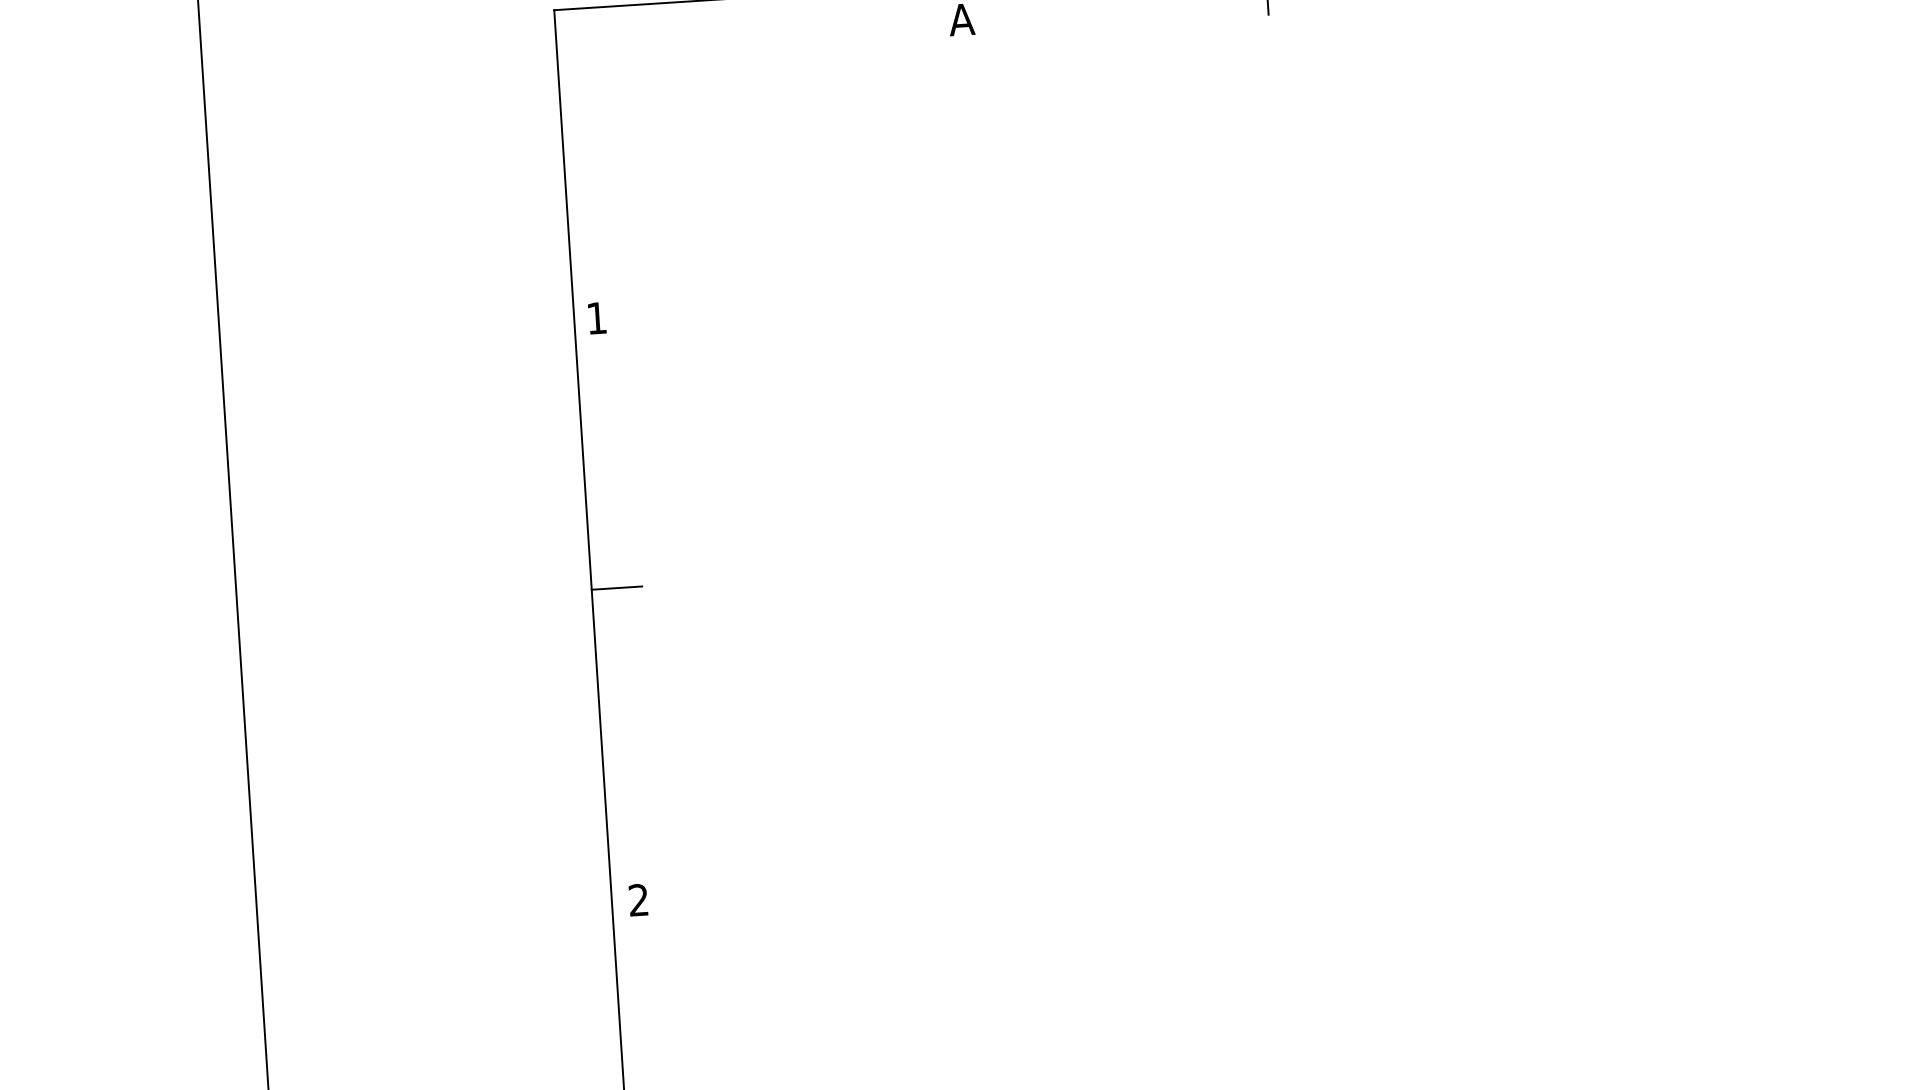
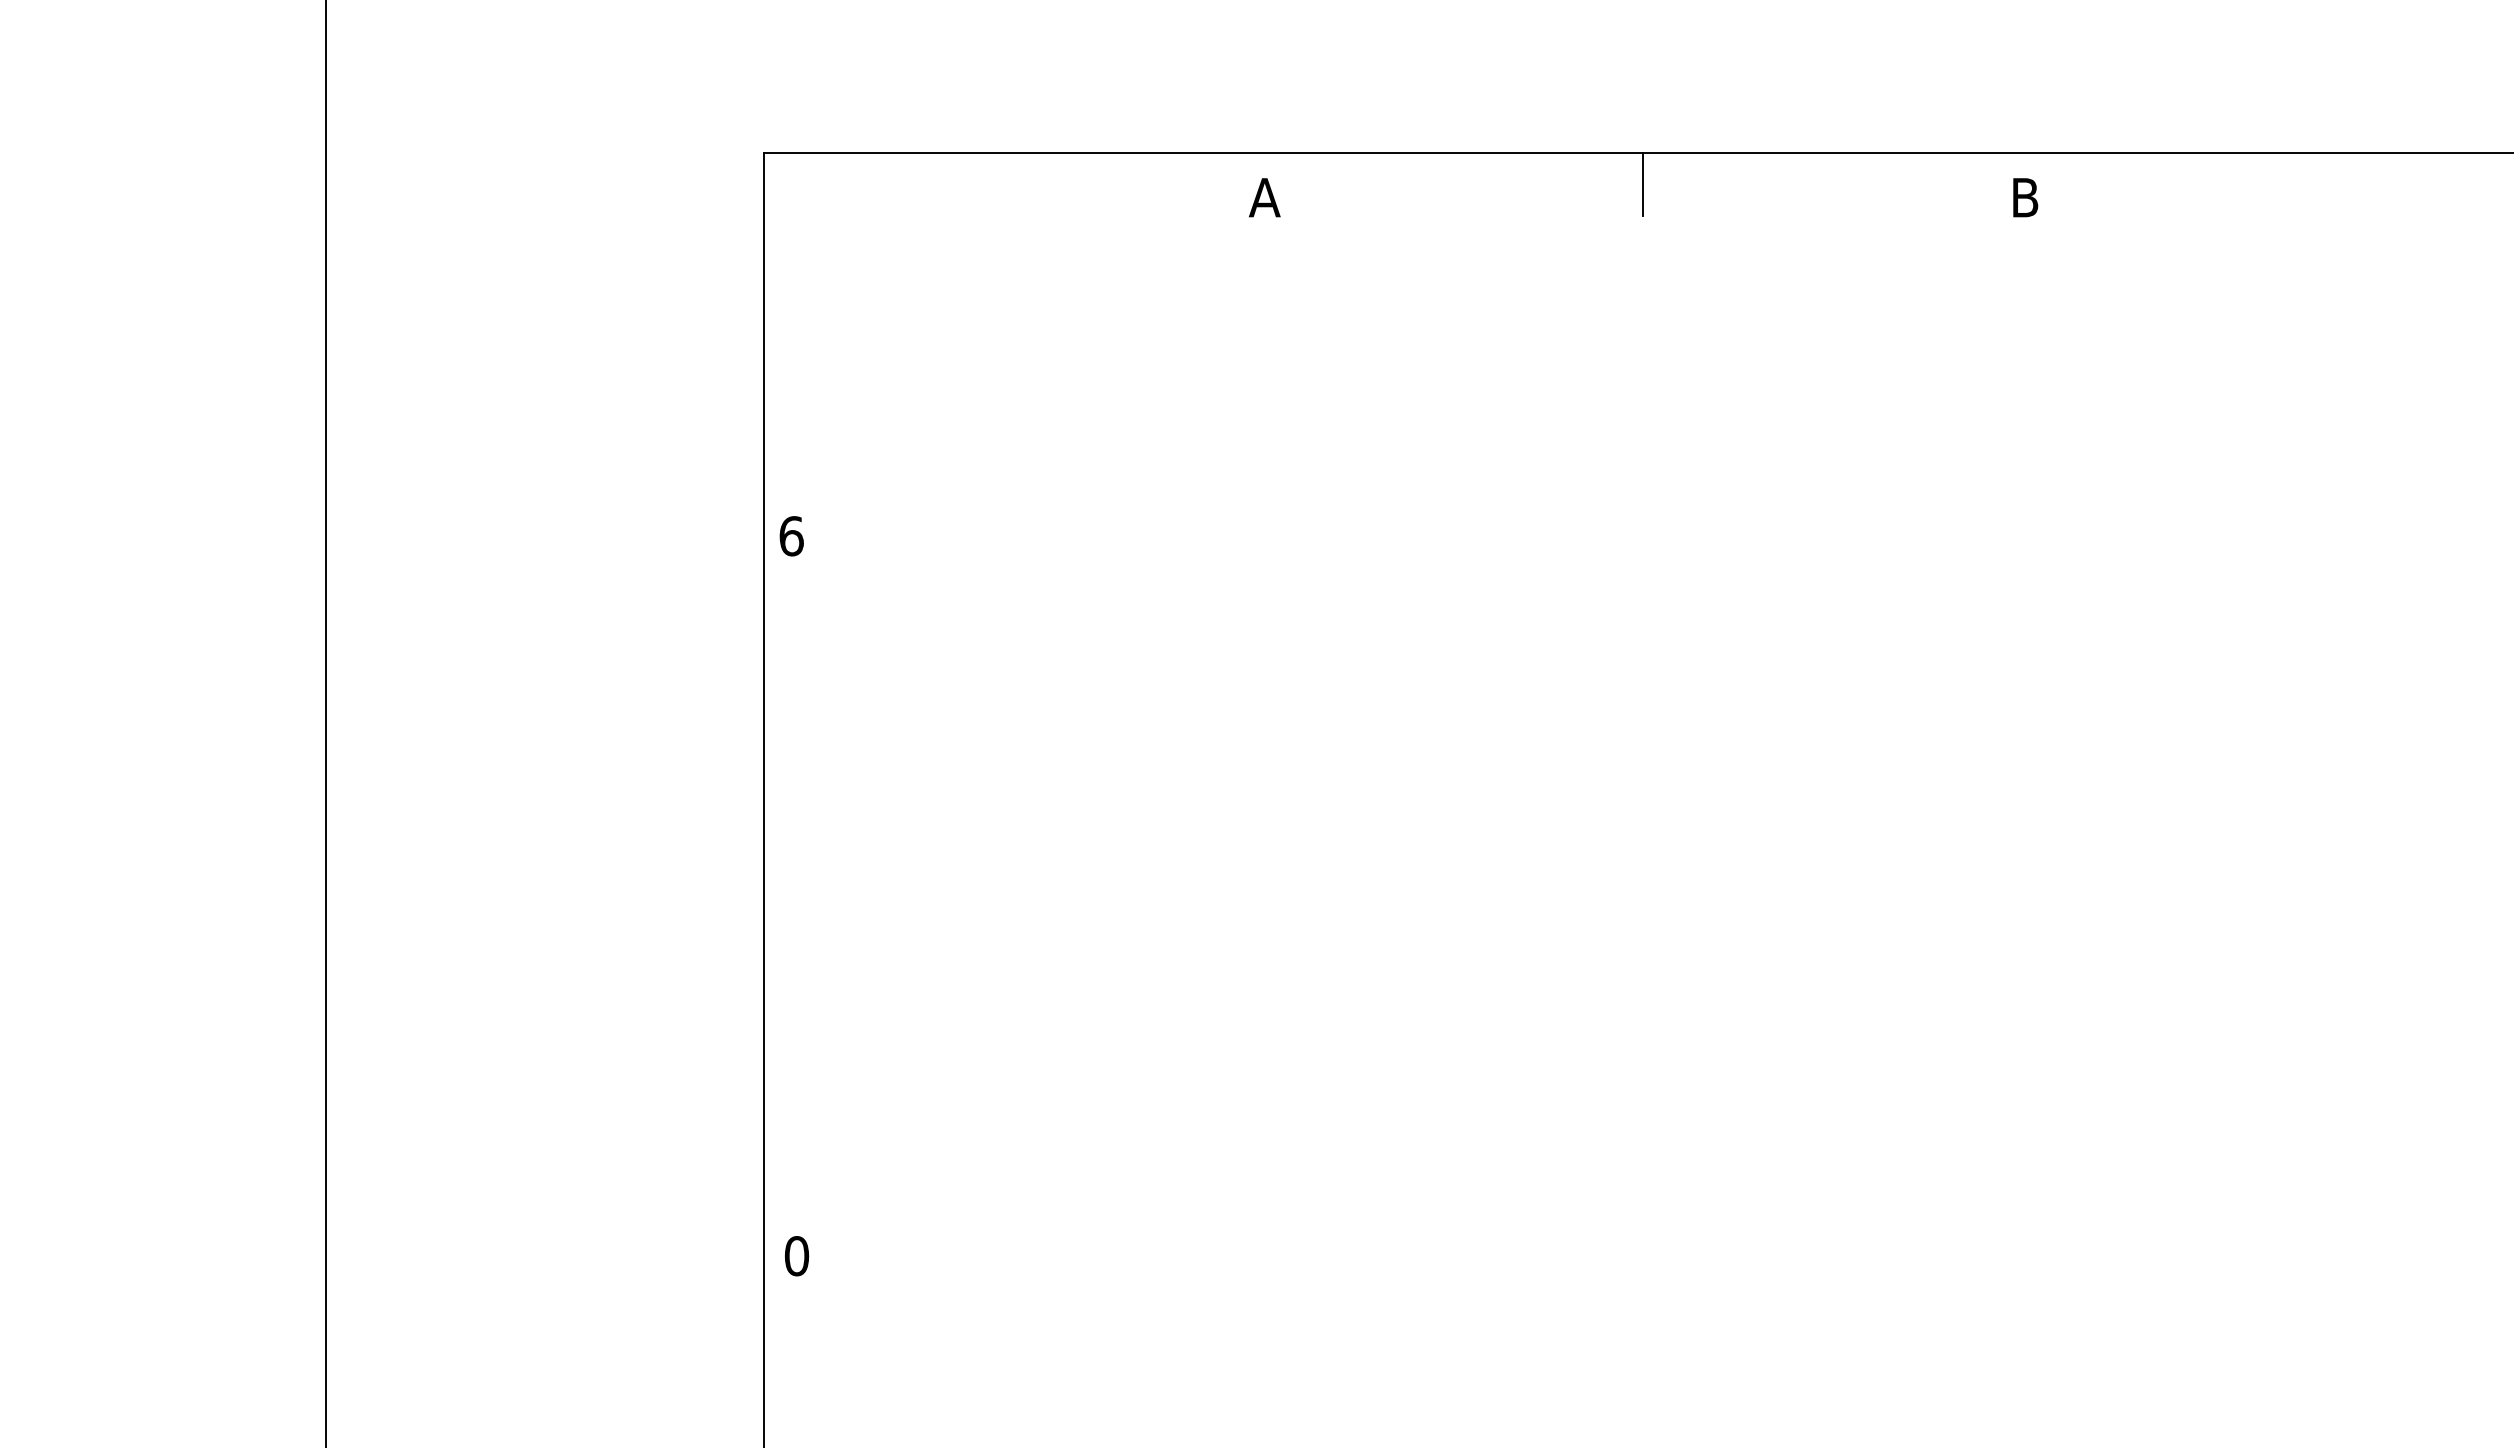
text: (596, 318) -> (791, 536), 1 -> 6
line: (616, 588) -> (794, 870), removed
text: (638, 900) -> (796, 1256), 2 -> 0

